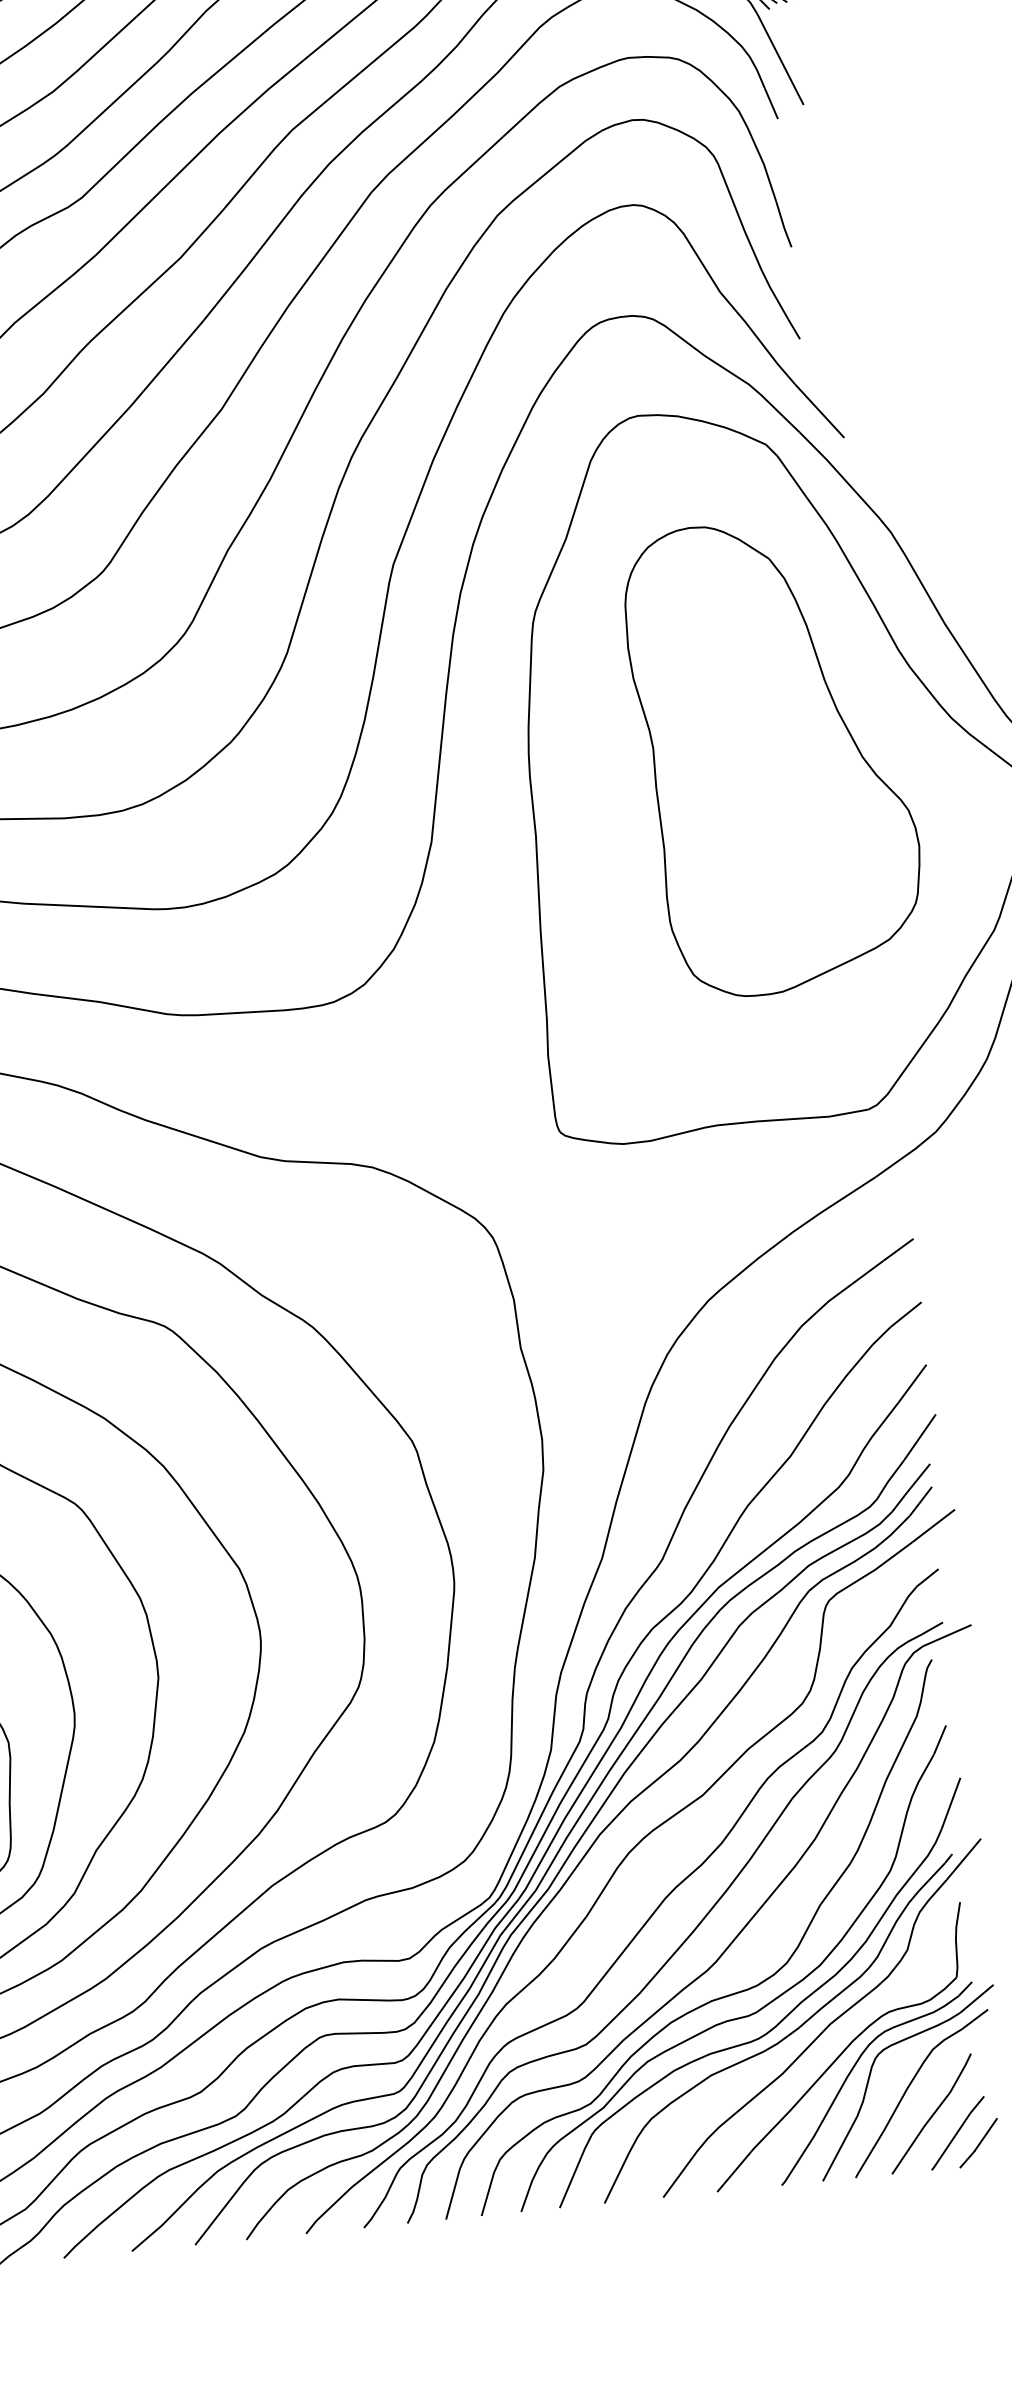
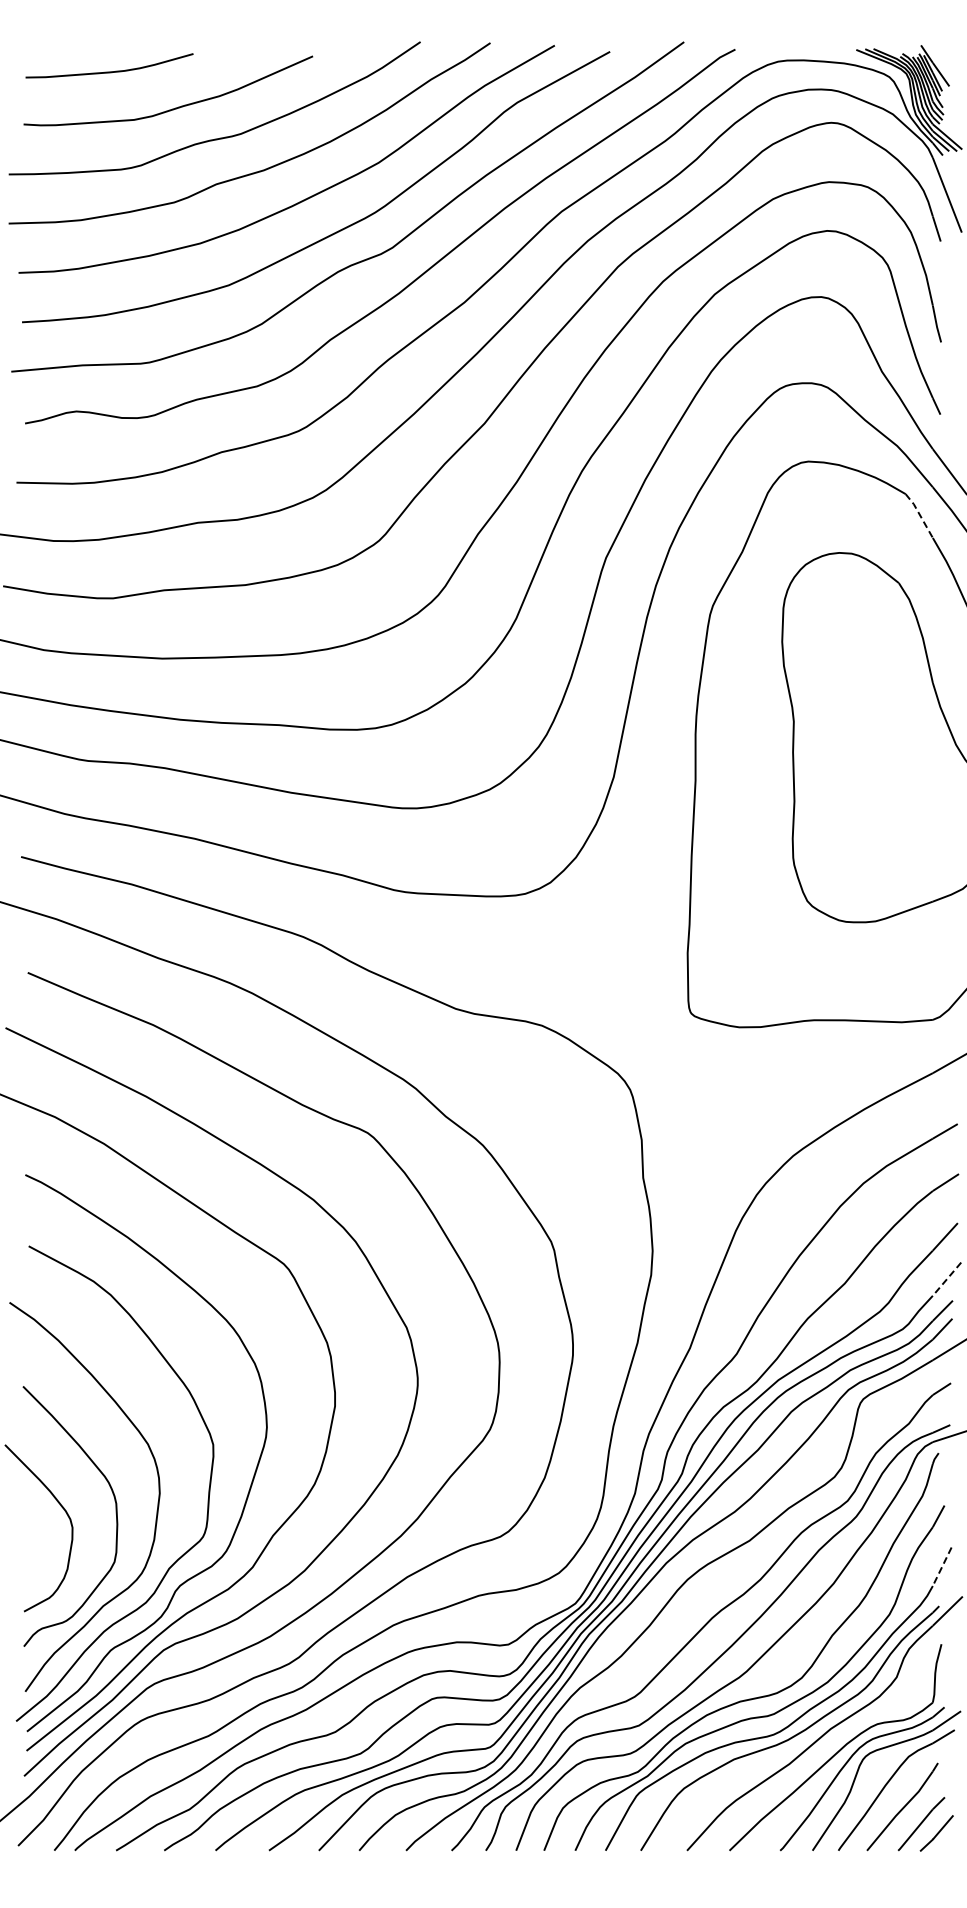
line: (787, 469) -> (920, 515), solid -> dashed
line: (920, 1437) -> (947, 1279), solid -> dashed
line: (951, 1804) -> (942, 1567), solid -> dashed

